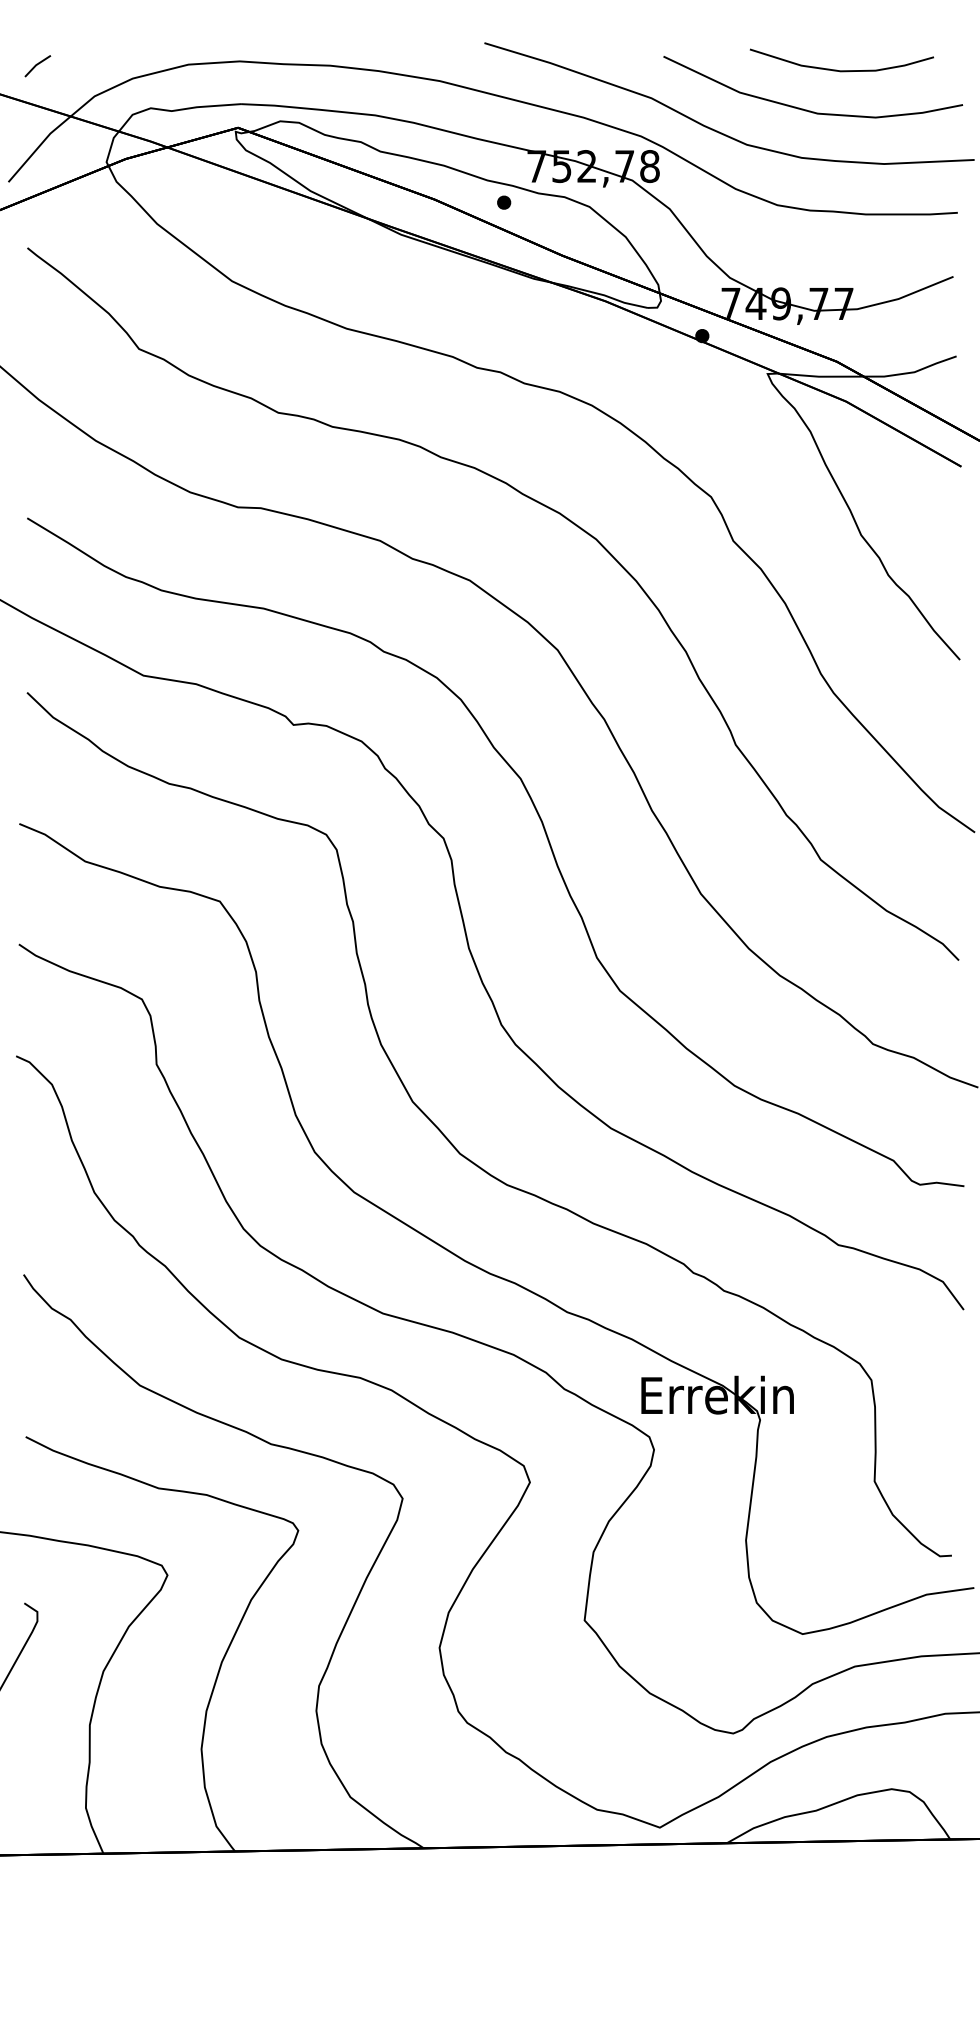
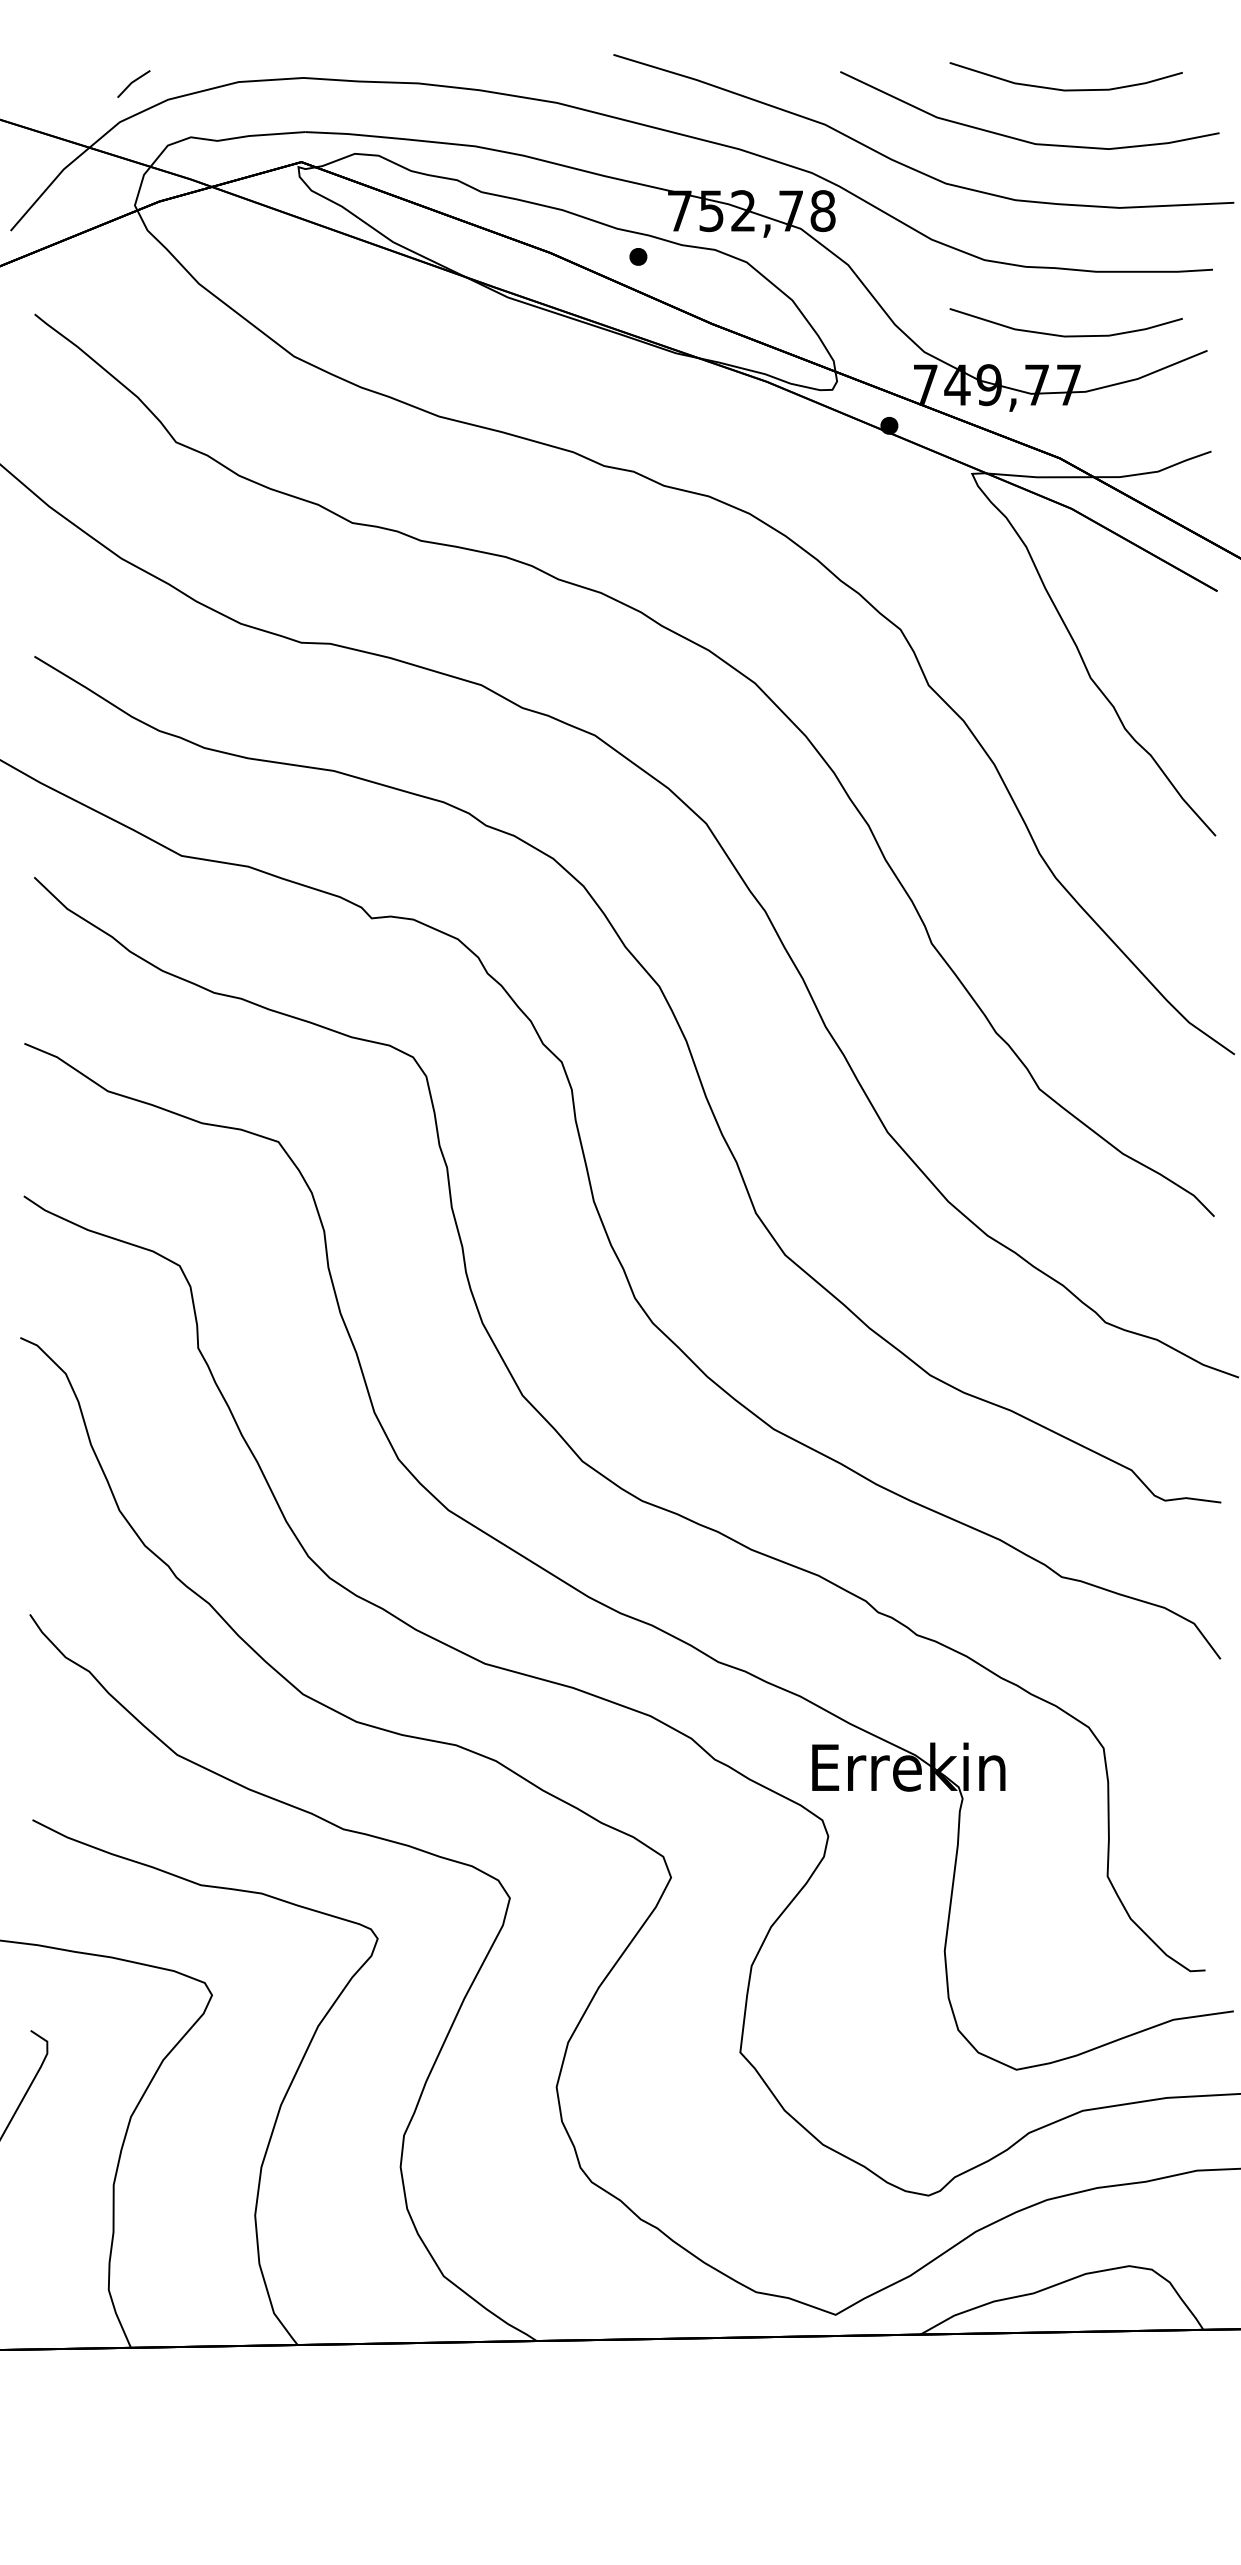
line: (37, 64) -> (133, 82), moved
curve: (841, 264) -> (1065, 335), added

